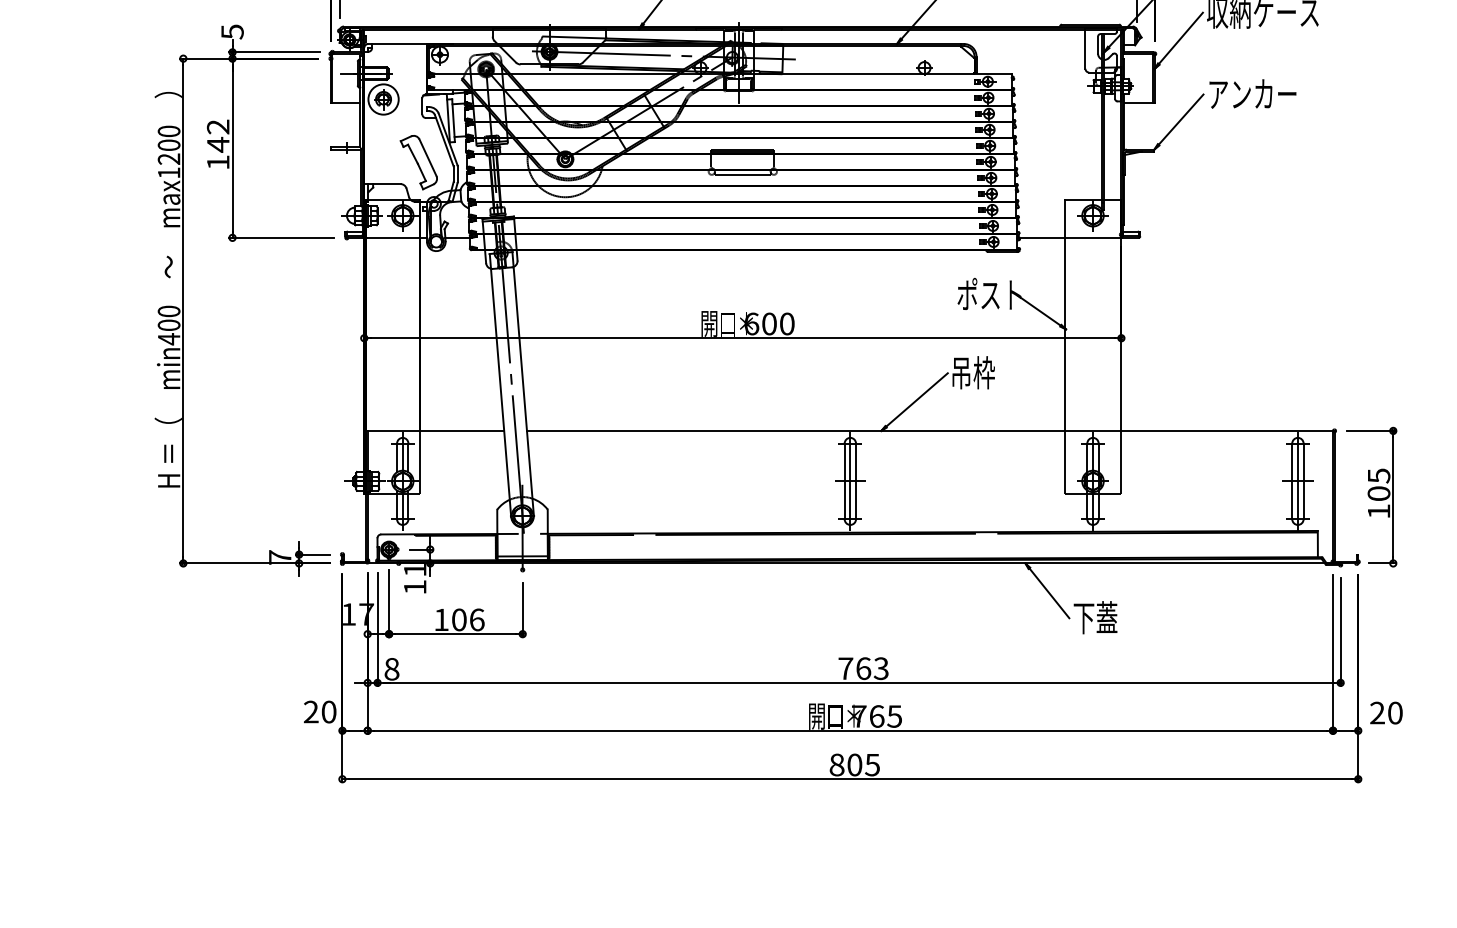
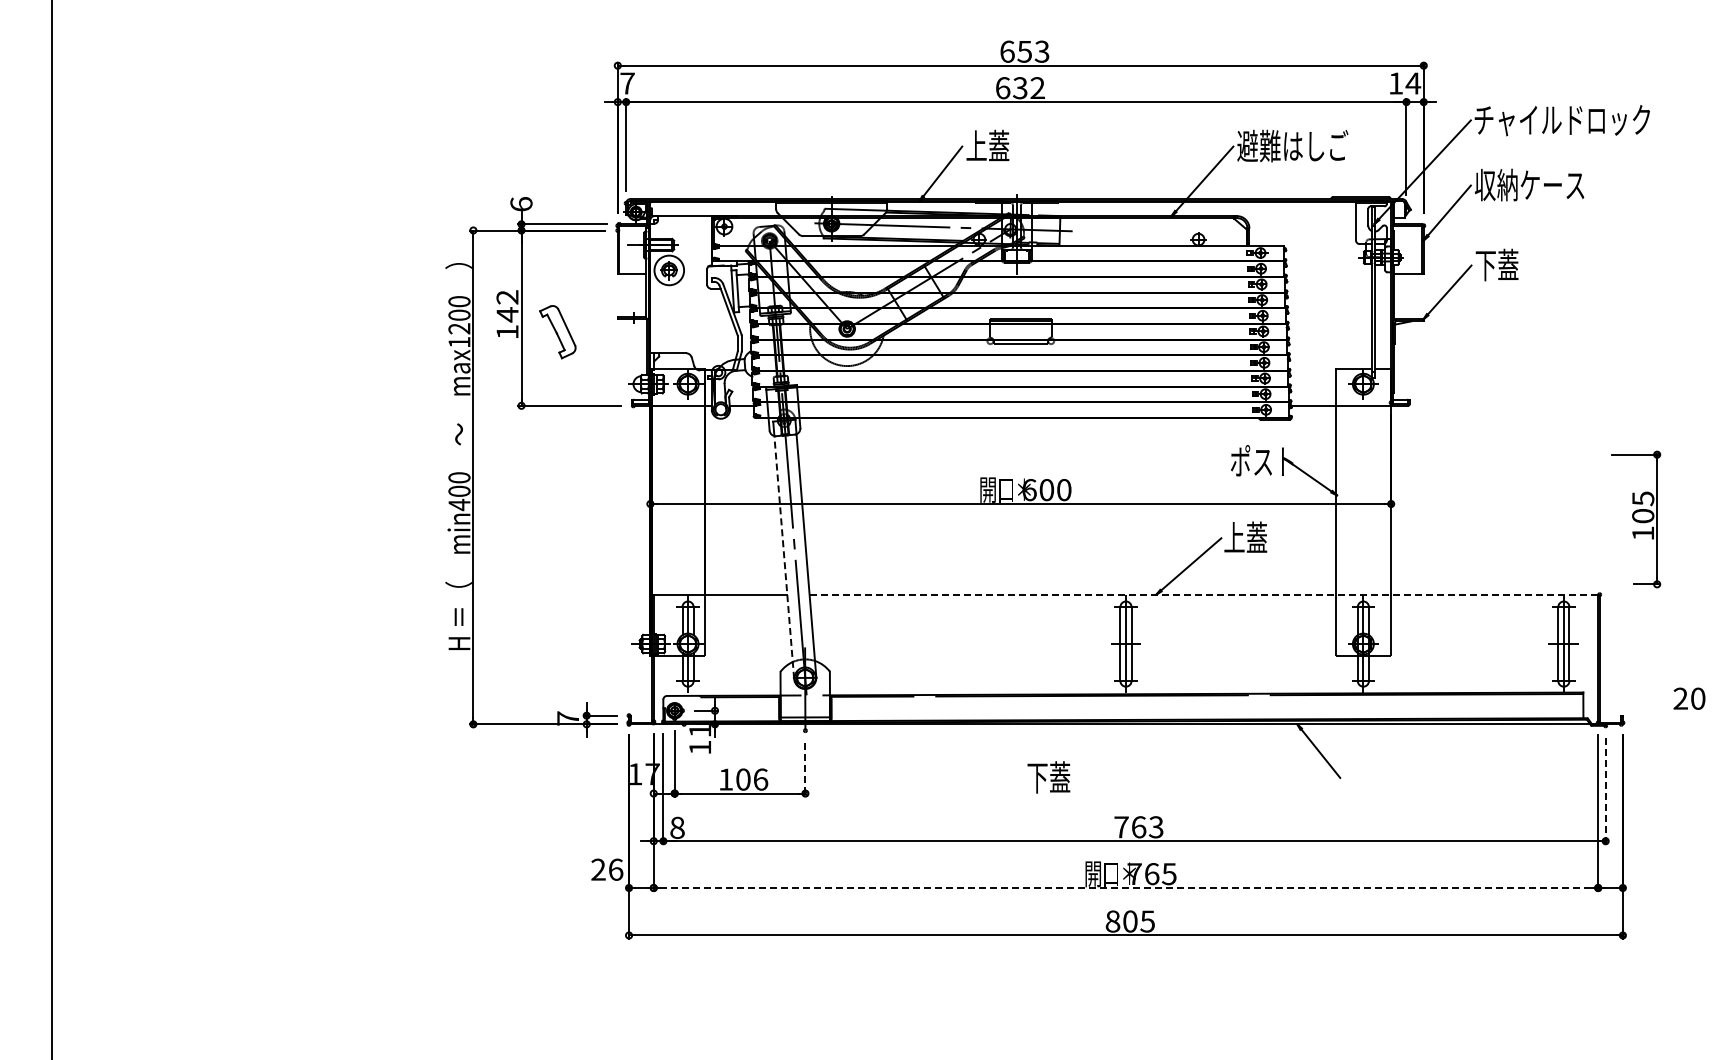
text: (232, 32) -> (521, 204), 5 -> 6
text: (1251, 93) -> (1518, 264), アンカー -> 下蓋
part: (418, 162) -> (557, 332), moved
text: (972, 372) -> (1245, 537), 吊枠 -> 上蓋
line: (501, 392) -> (784, 557), solid -> dashed
line: (931, 430) -> (1205, 594), solid -> dashed
part: (1372, 497) -> (1636, 519), moved
line: (522, 609) -> (805, 769), solid -> dashed
text: (1095, 617) -> (1048, 777), moved
line: (1340, 632) -> (1605, 791), solid -> dashed
text: (329, 711) -> (616, 869), 20 -> 26
text: (1386, 712) -> (1689, 698), moved
line: (850, 731) -> (1126, 888), solid -> dashed

